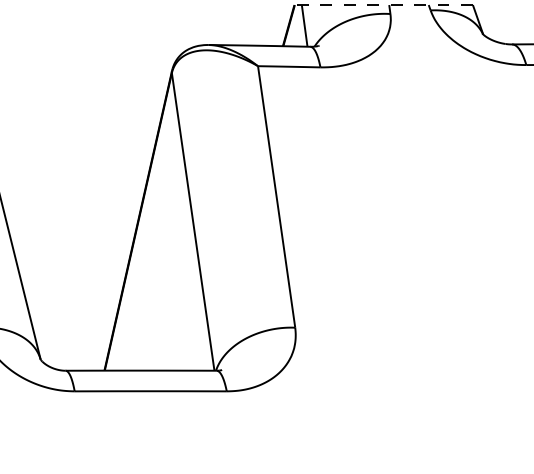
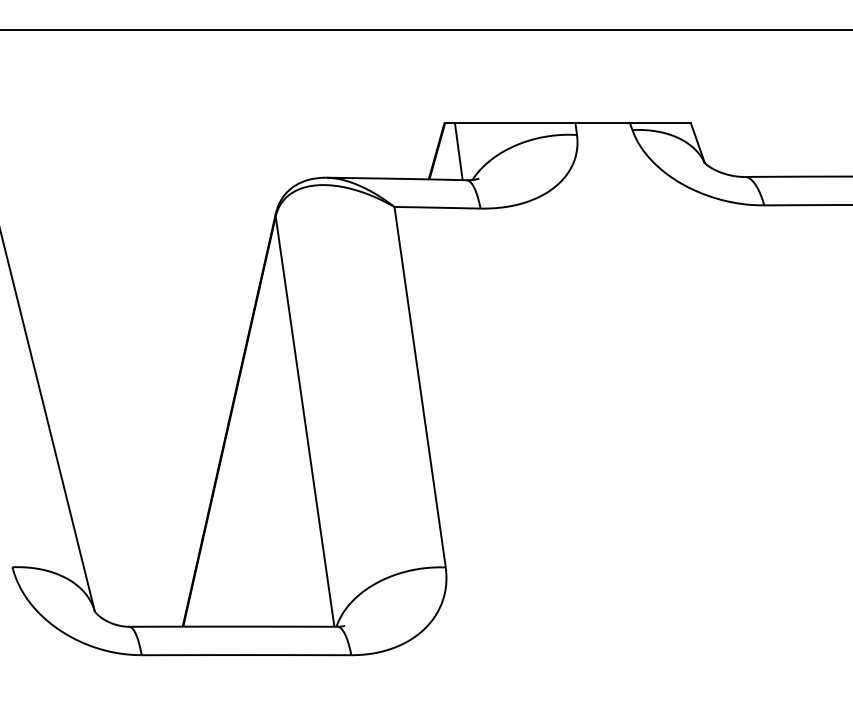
line: (383, 4) -> (567, 122), dashed -> solid

